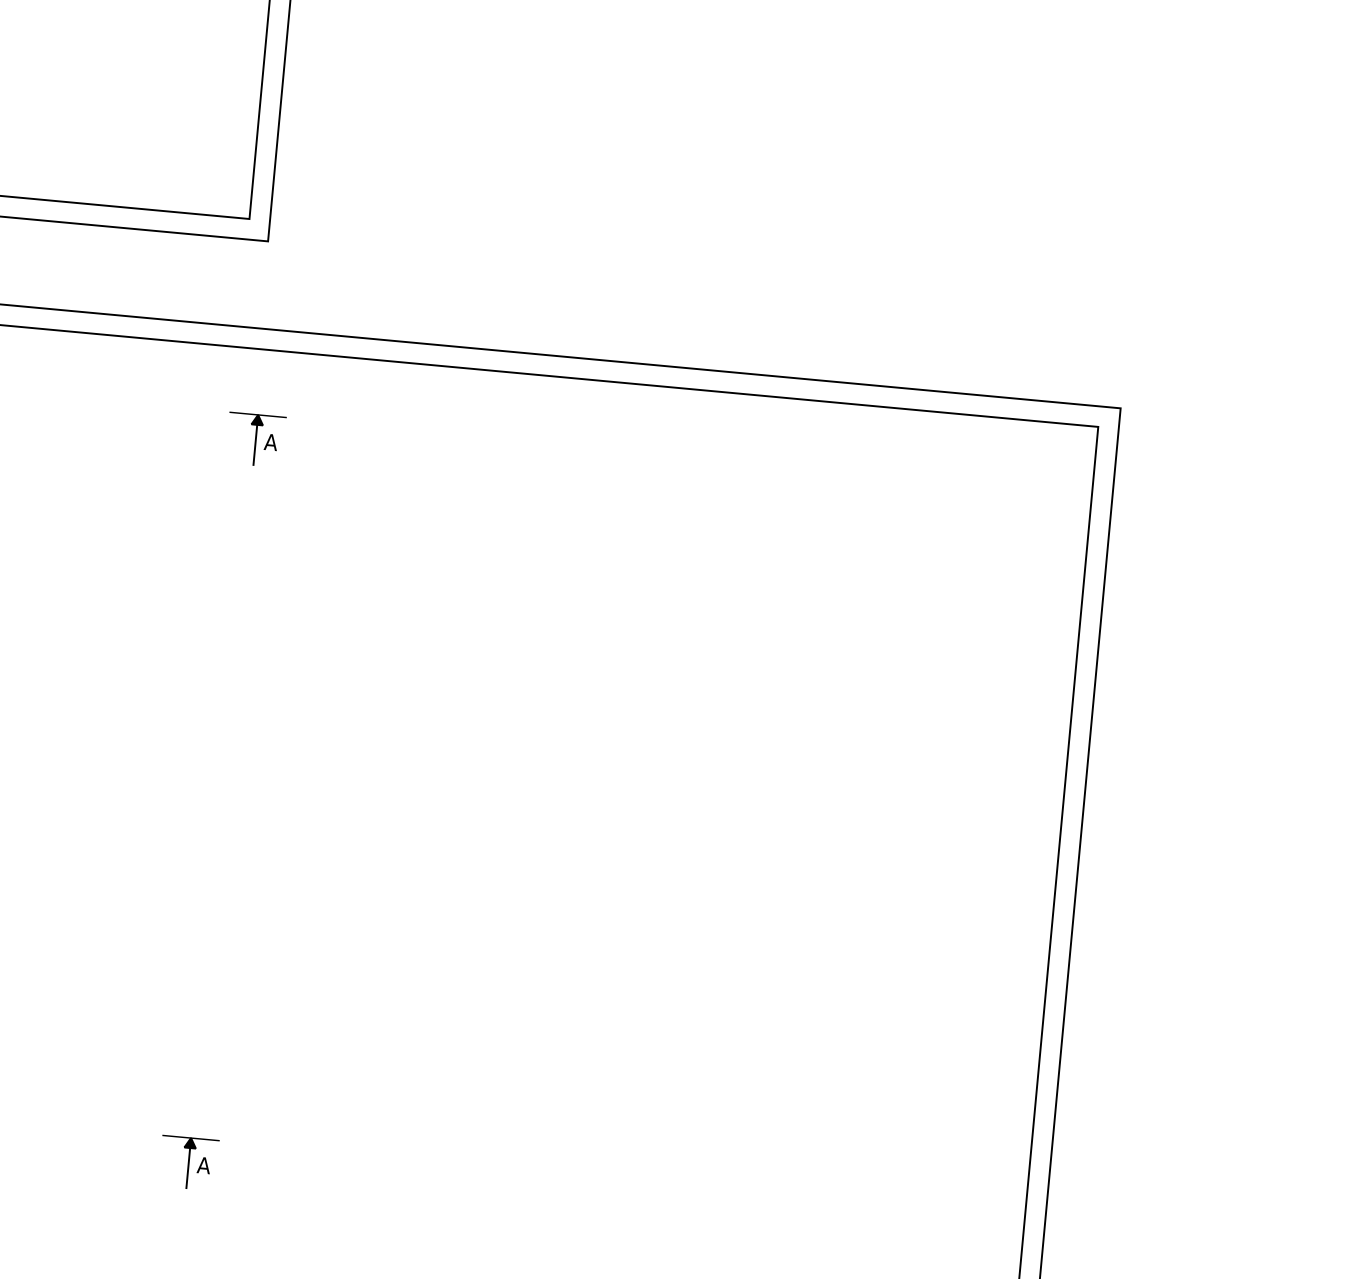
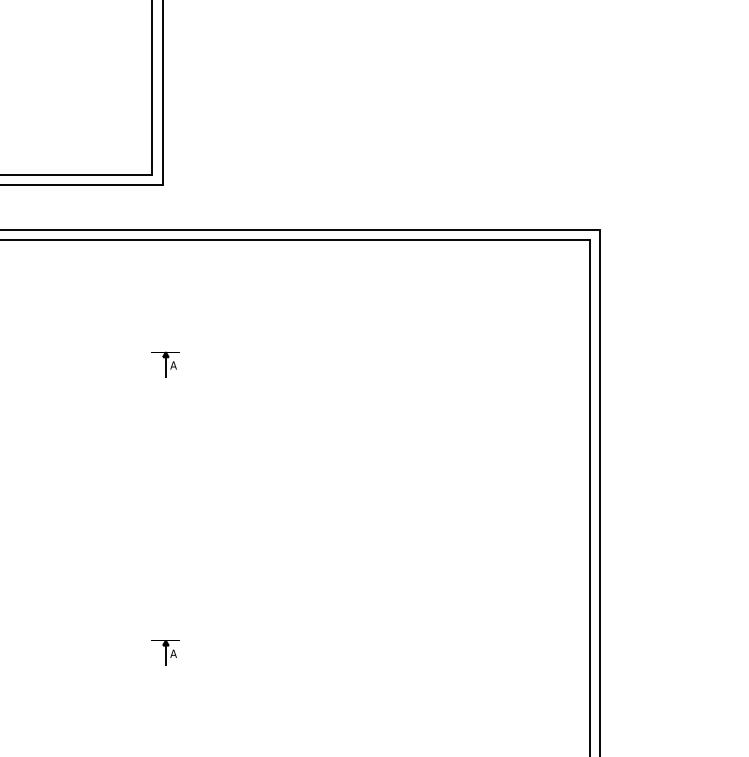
part: (255, 439) -> (165, 364), moved

